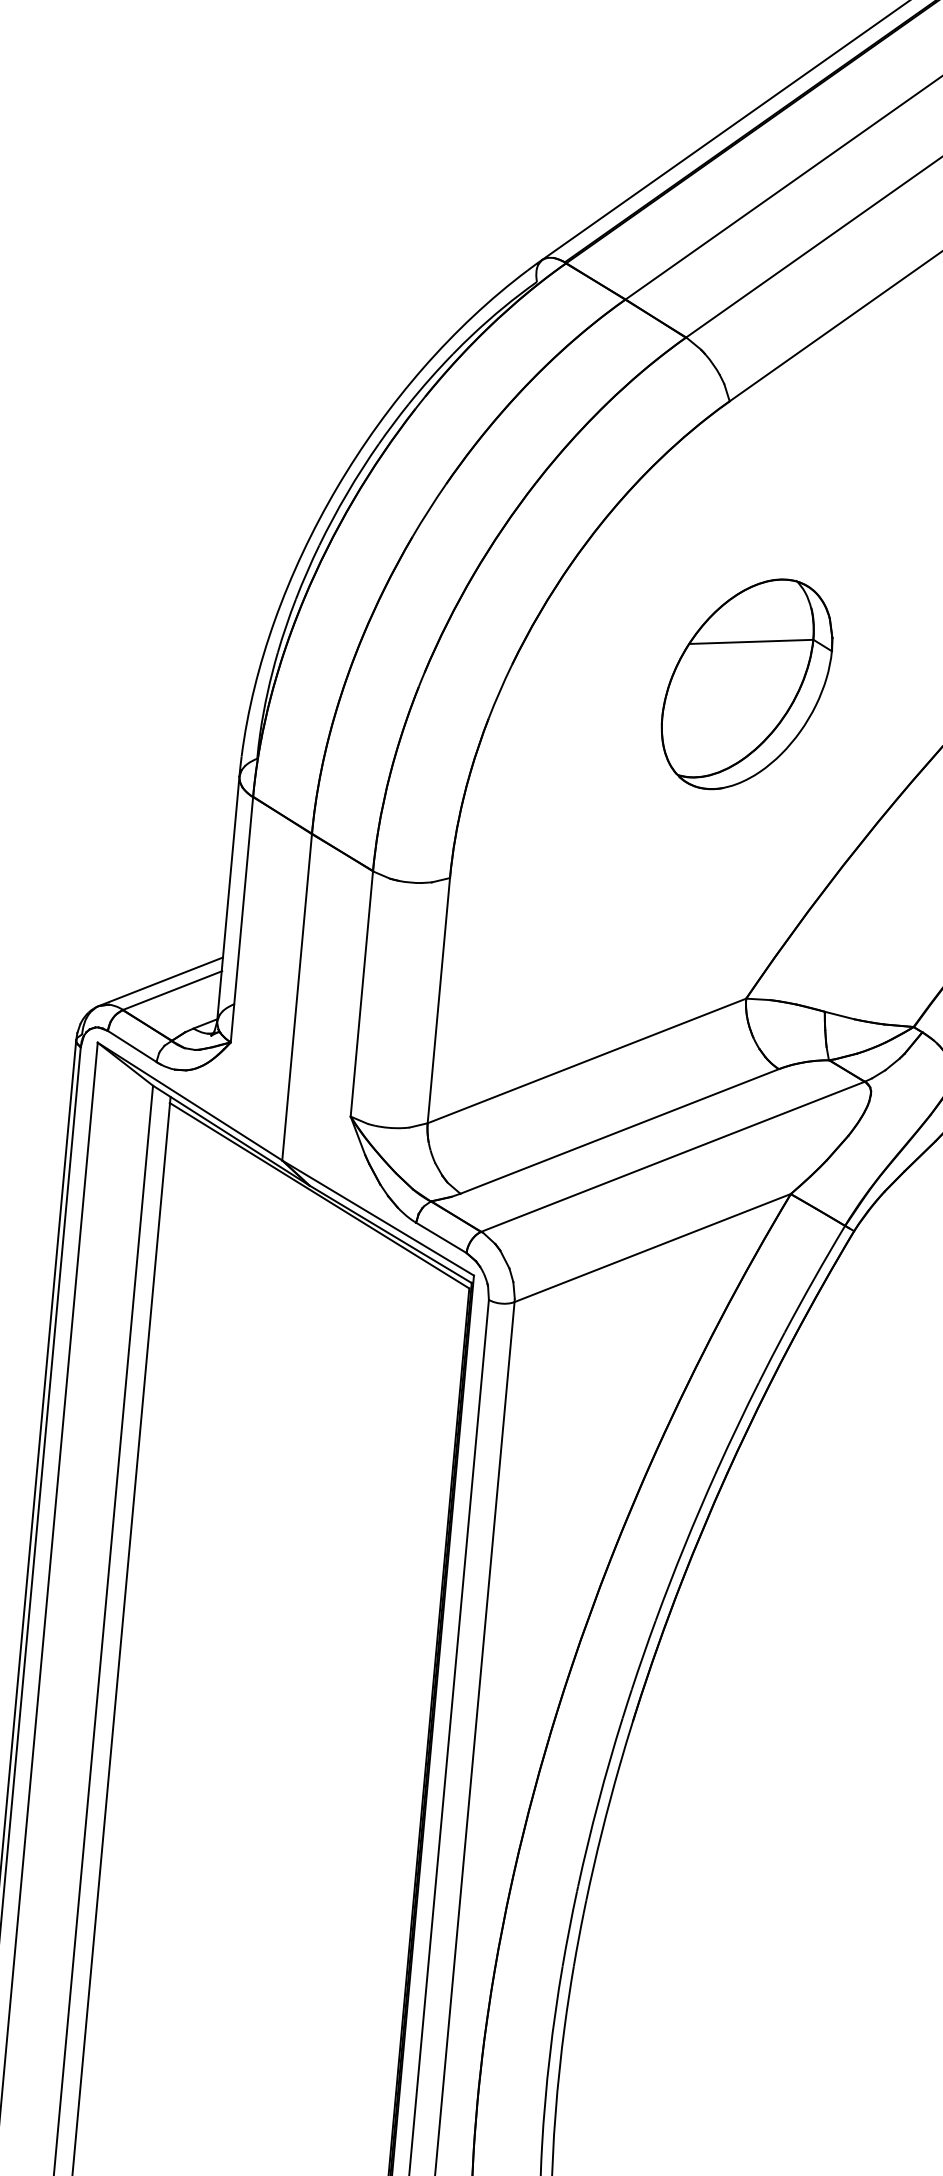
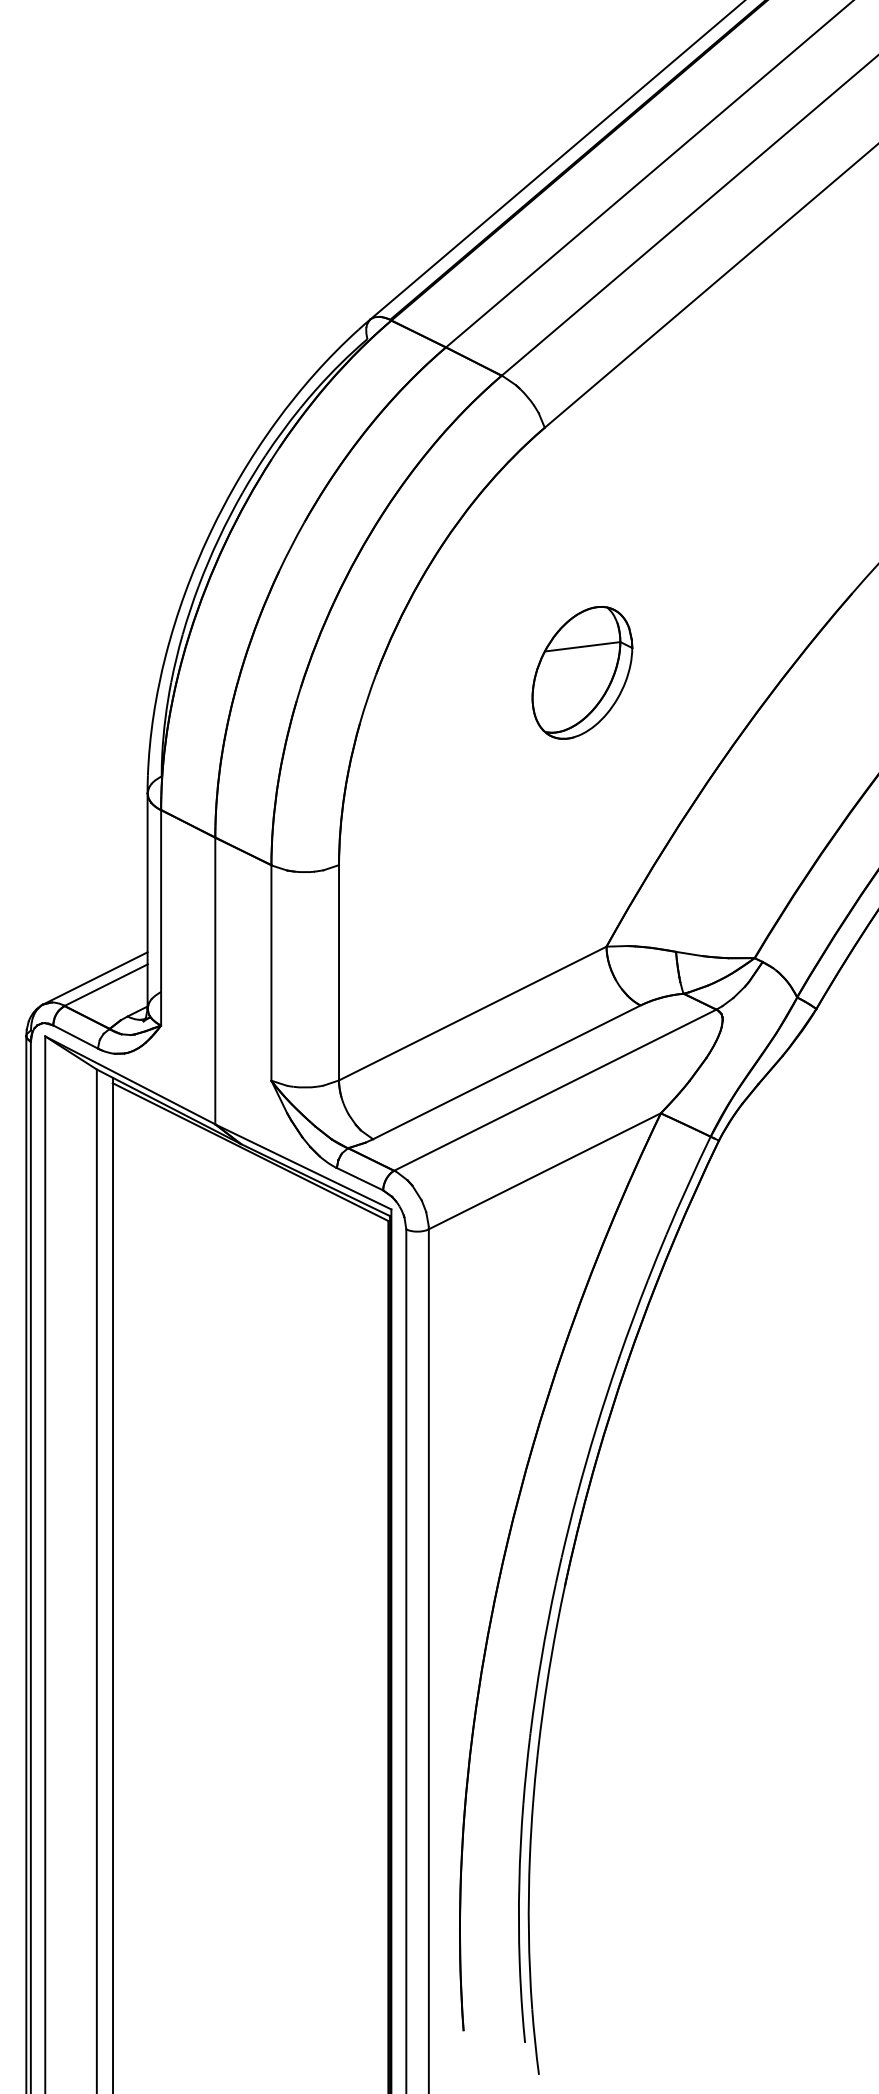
part: (747, 683) -> (582, 672), size x0.7

